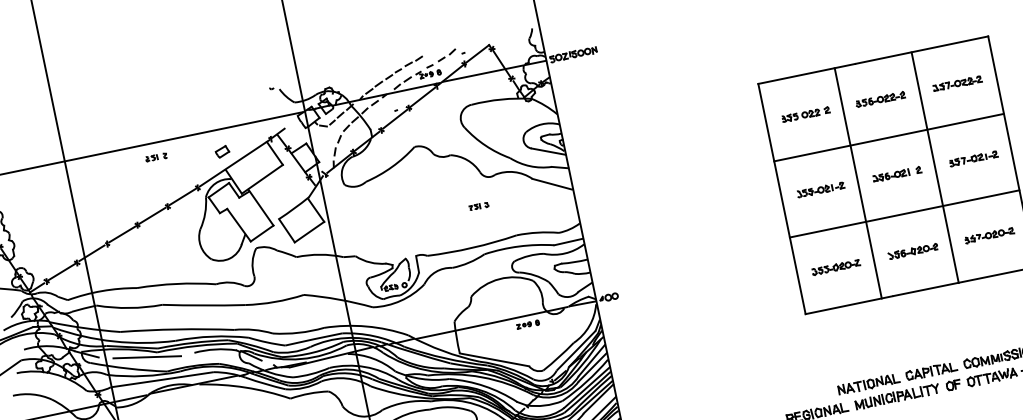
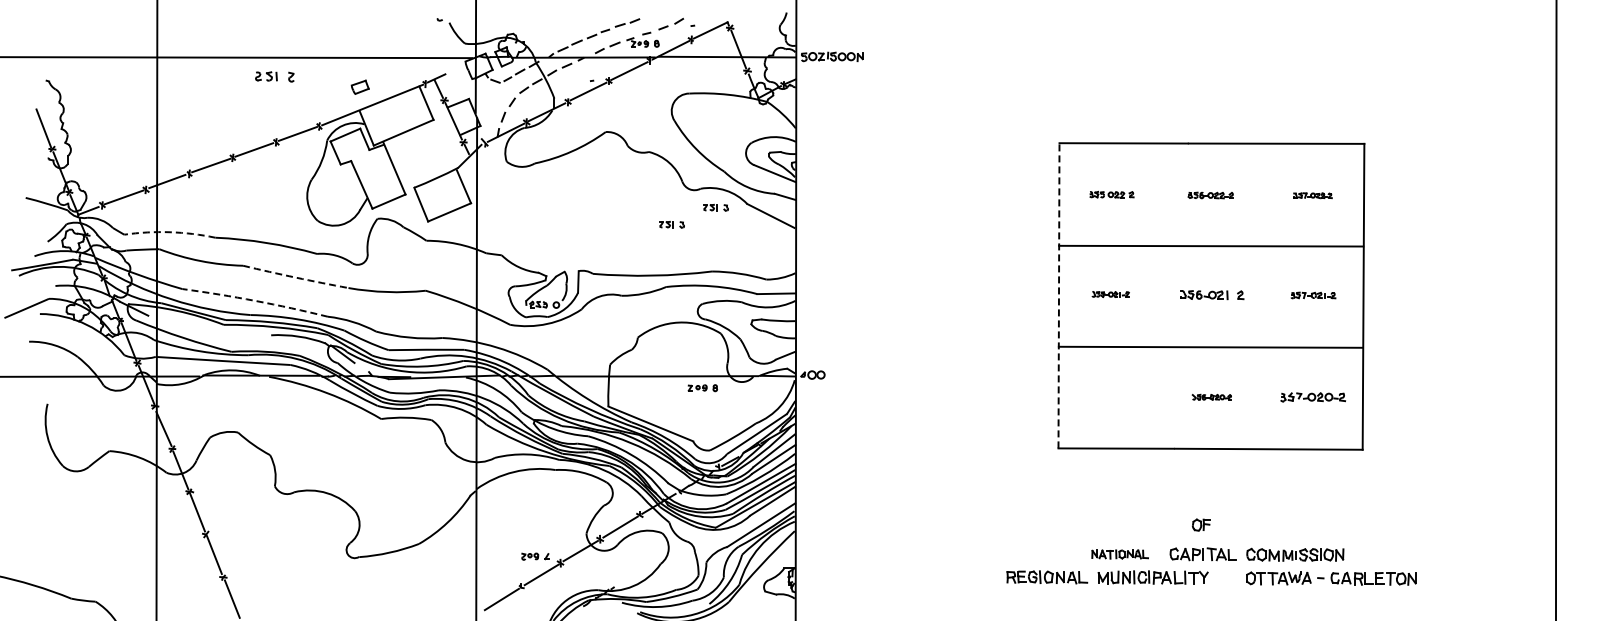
part: (957, 83) -> (1312, 195), size x0.6
part: (880, 99) -> (1210, 195), size x0.7
part: (805, 114) -> (1111, 194), size x0.7
part: (156, 157) -> (274, 76), size x1.4
part: (973, 158) -> (1313, 295), size x0.7
line: (934, 167) -> (1261, 296), removed
line: (857, 182) -> (1159, 295), removed
part: (509, 186) -> (715, 207), added
part: (820, 189) -> (1110, 294), size x0.6
line: (781, 198) -> (1058, 295), solid -> dashed
part: (912, 251) -> (1211, 397), size x0.6
part: (836, 267) -> (1109, 397), removed
arc: (102, 291) -> (170, 232), solid -> dashed
arc: (203, 305) -> (295, 277), solid -> dashed
arc: (177, 329) -> (255, 300), solid -> dashed
line: (146, 356) -> (209, 327), removed
part: (868, 384) -> (1119, 554), size x0.7
part: (953, 384) -> (1201, 524), moved

